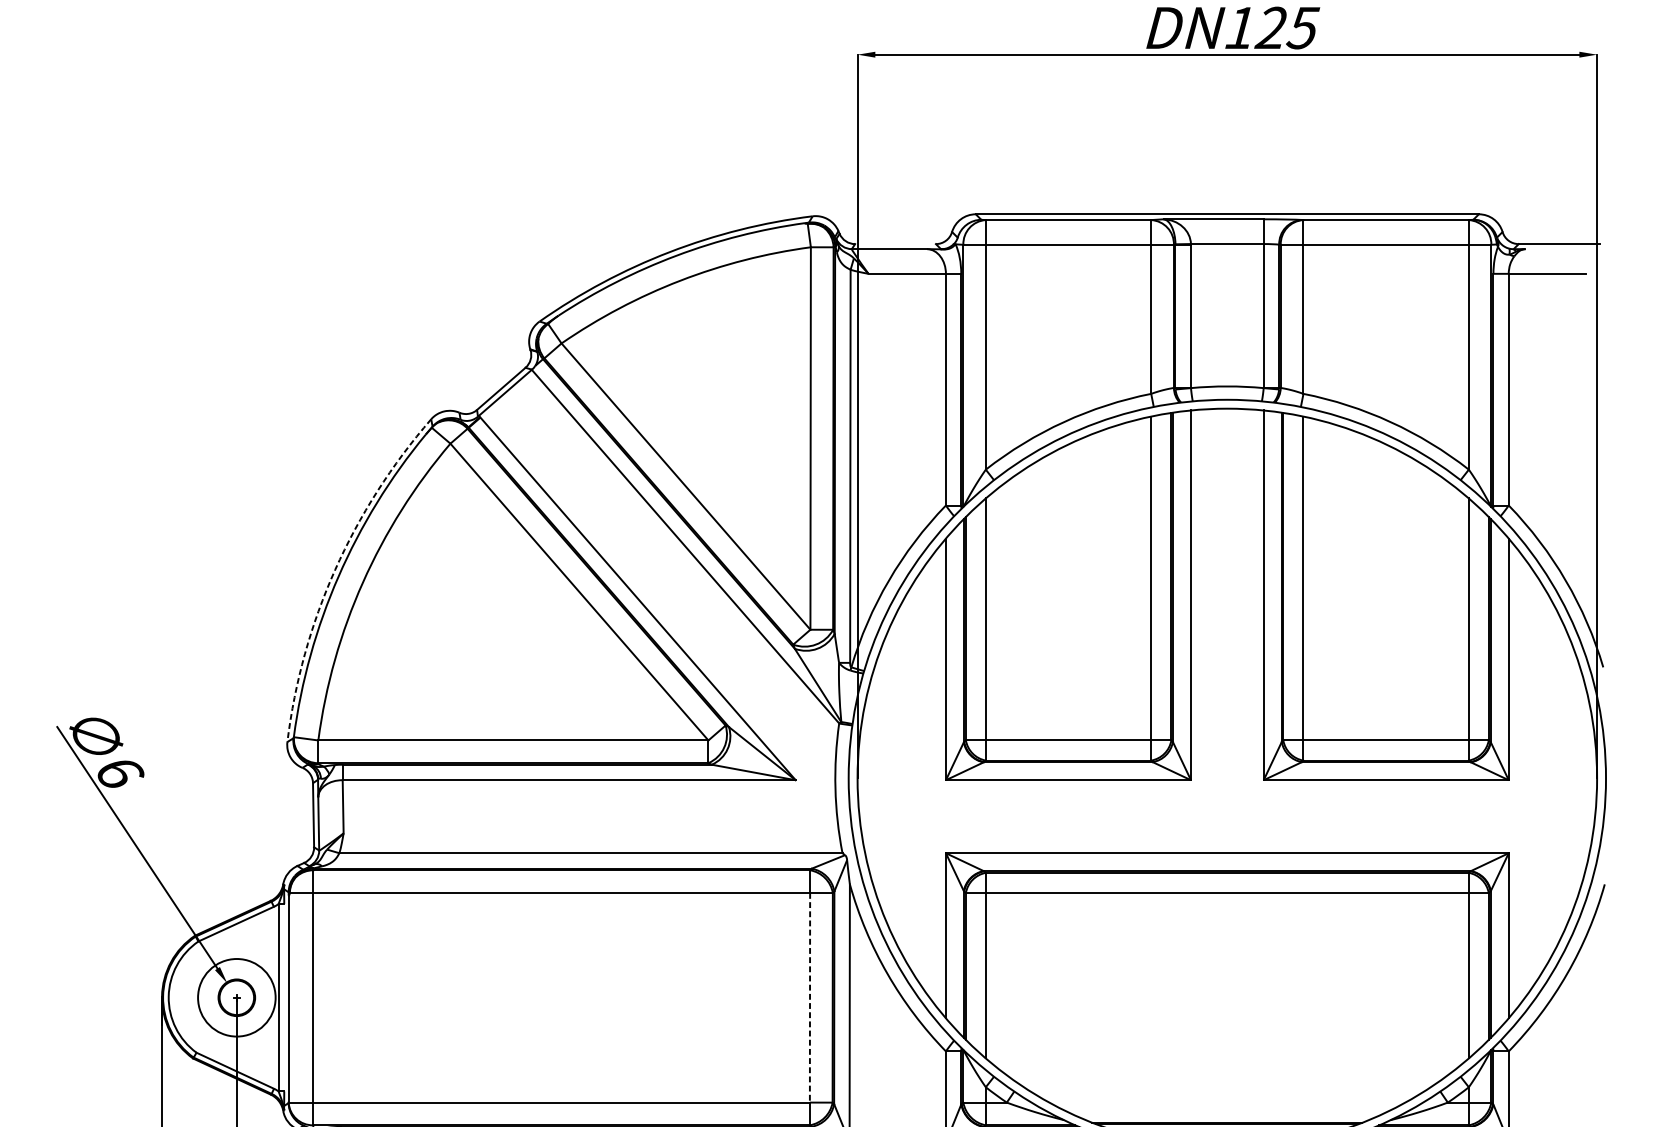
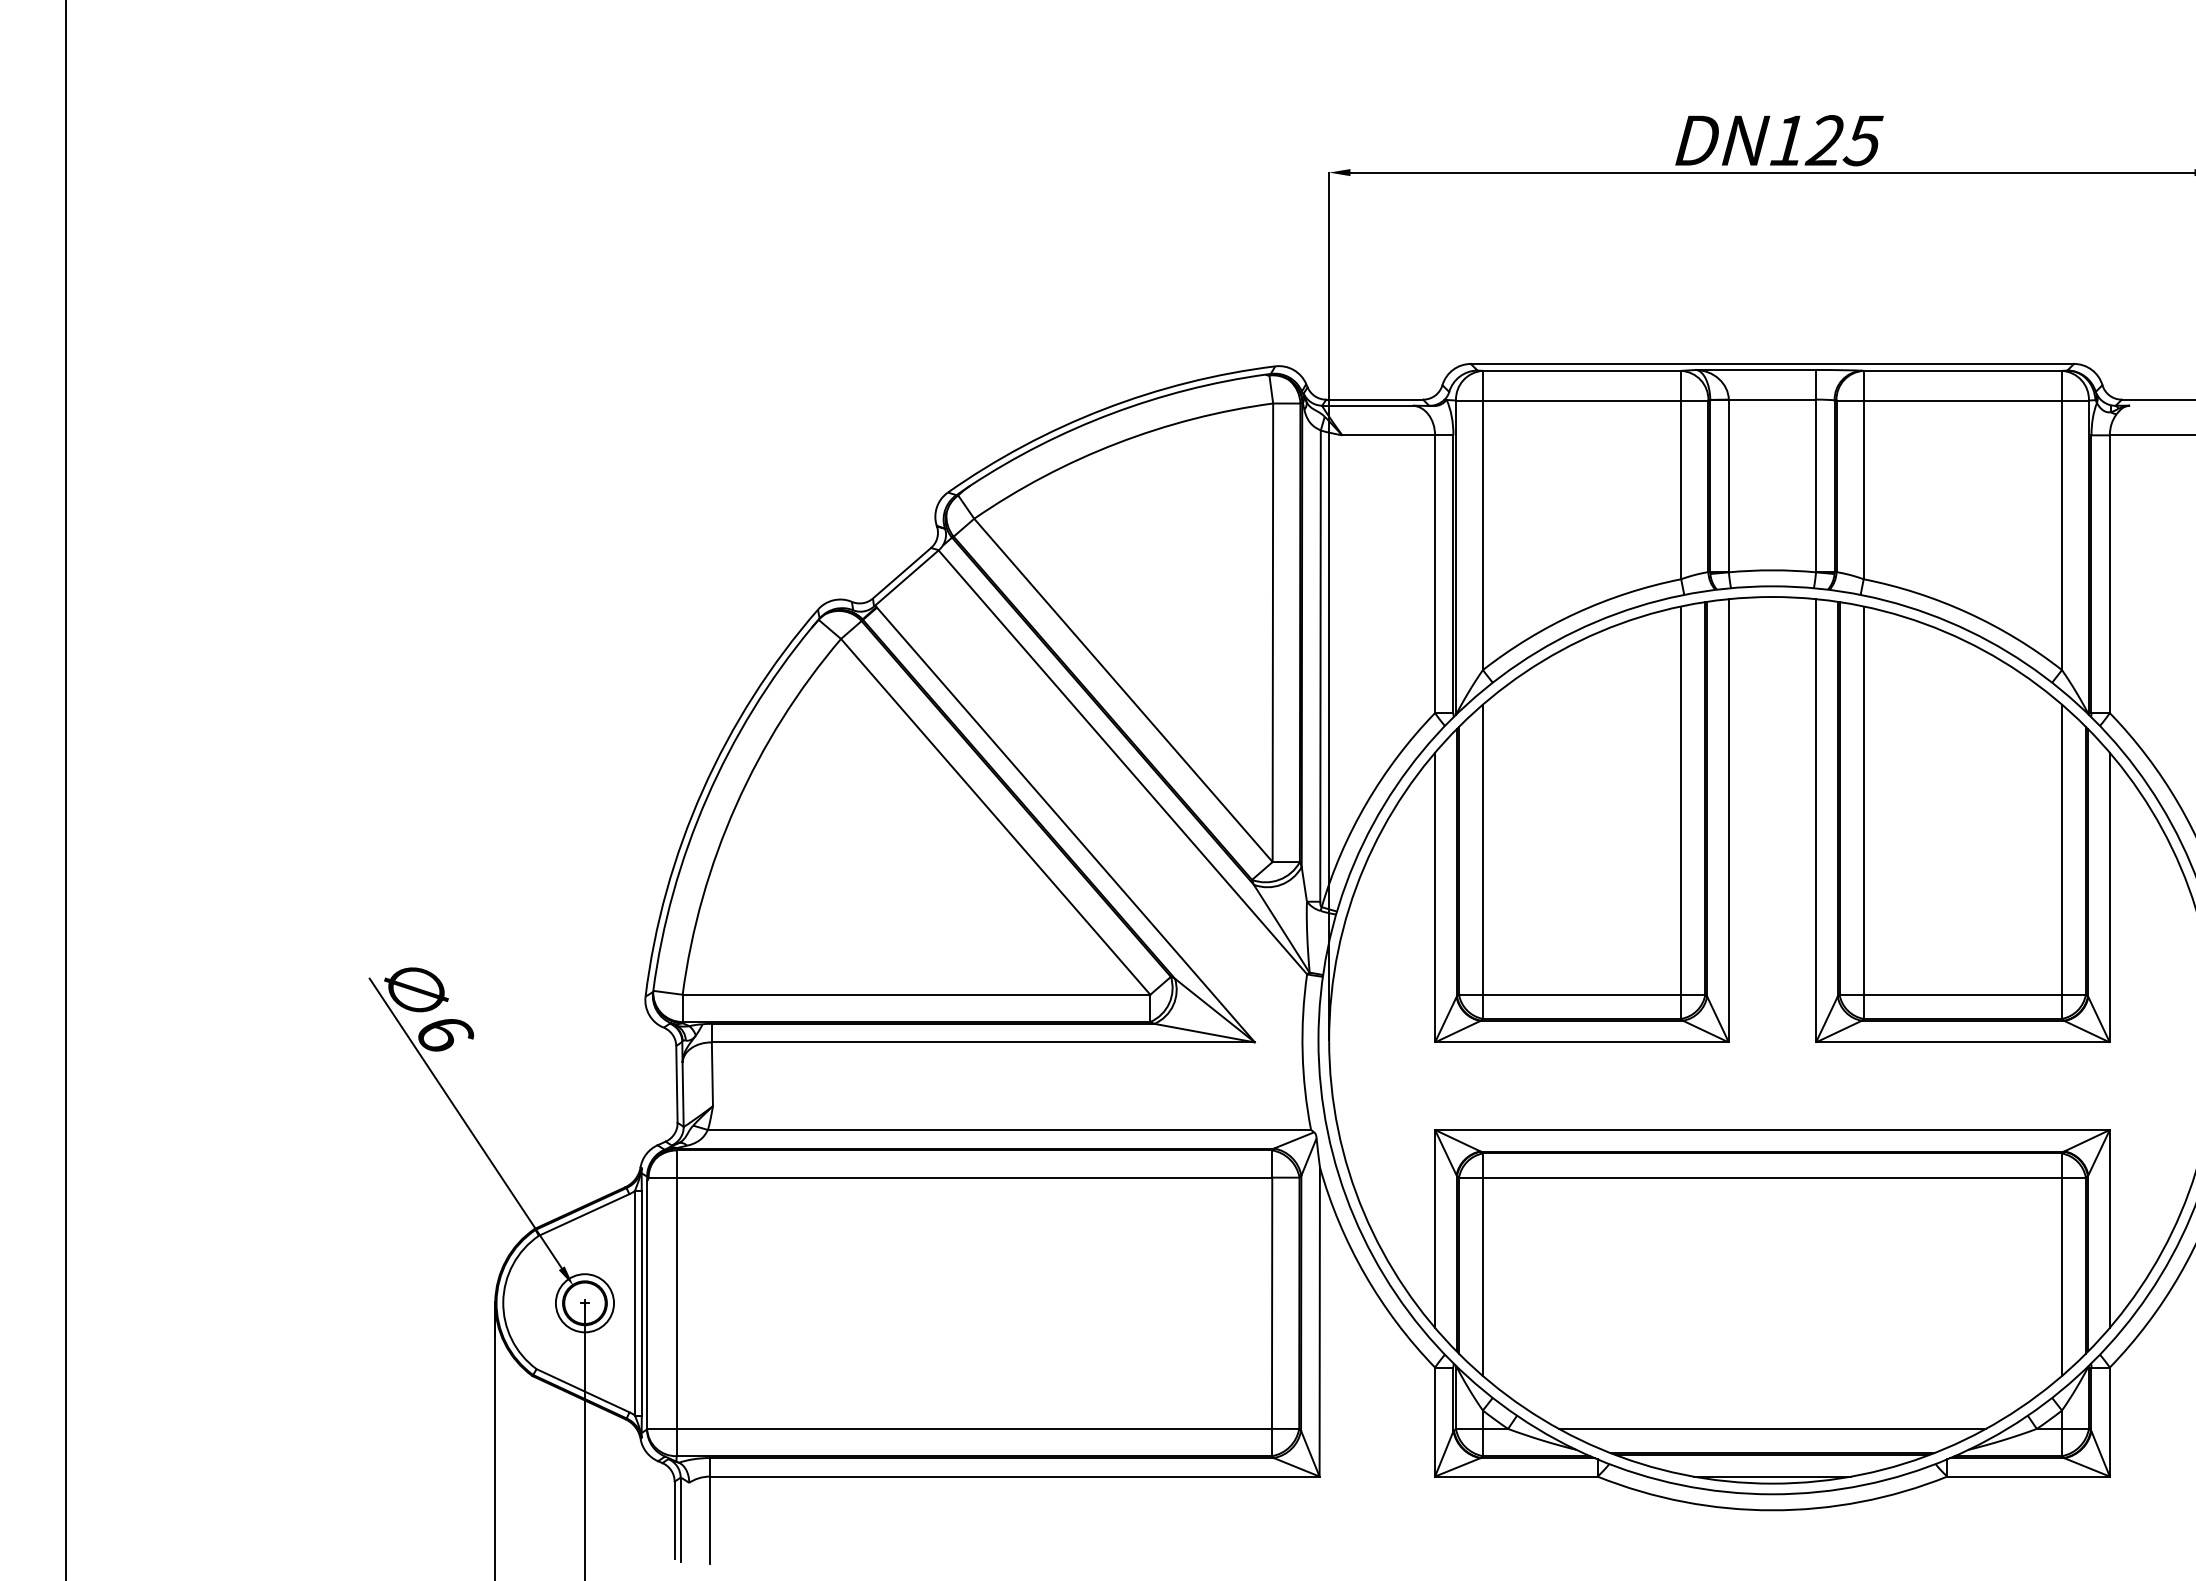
line: (895, 243) -> (1374, 399), added
arc: (334, 570) -> (702, 790), dashed -> solid
circle: (236, 997) -> (584, 1303), size x0.62
line: (284, 997) -> (641, 1302), added
line: (810, 997) -> (1272, 1303), dashed -> solid
line: (1227, 1102) -> (1772, 1428), added

